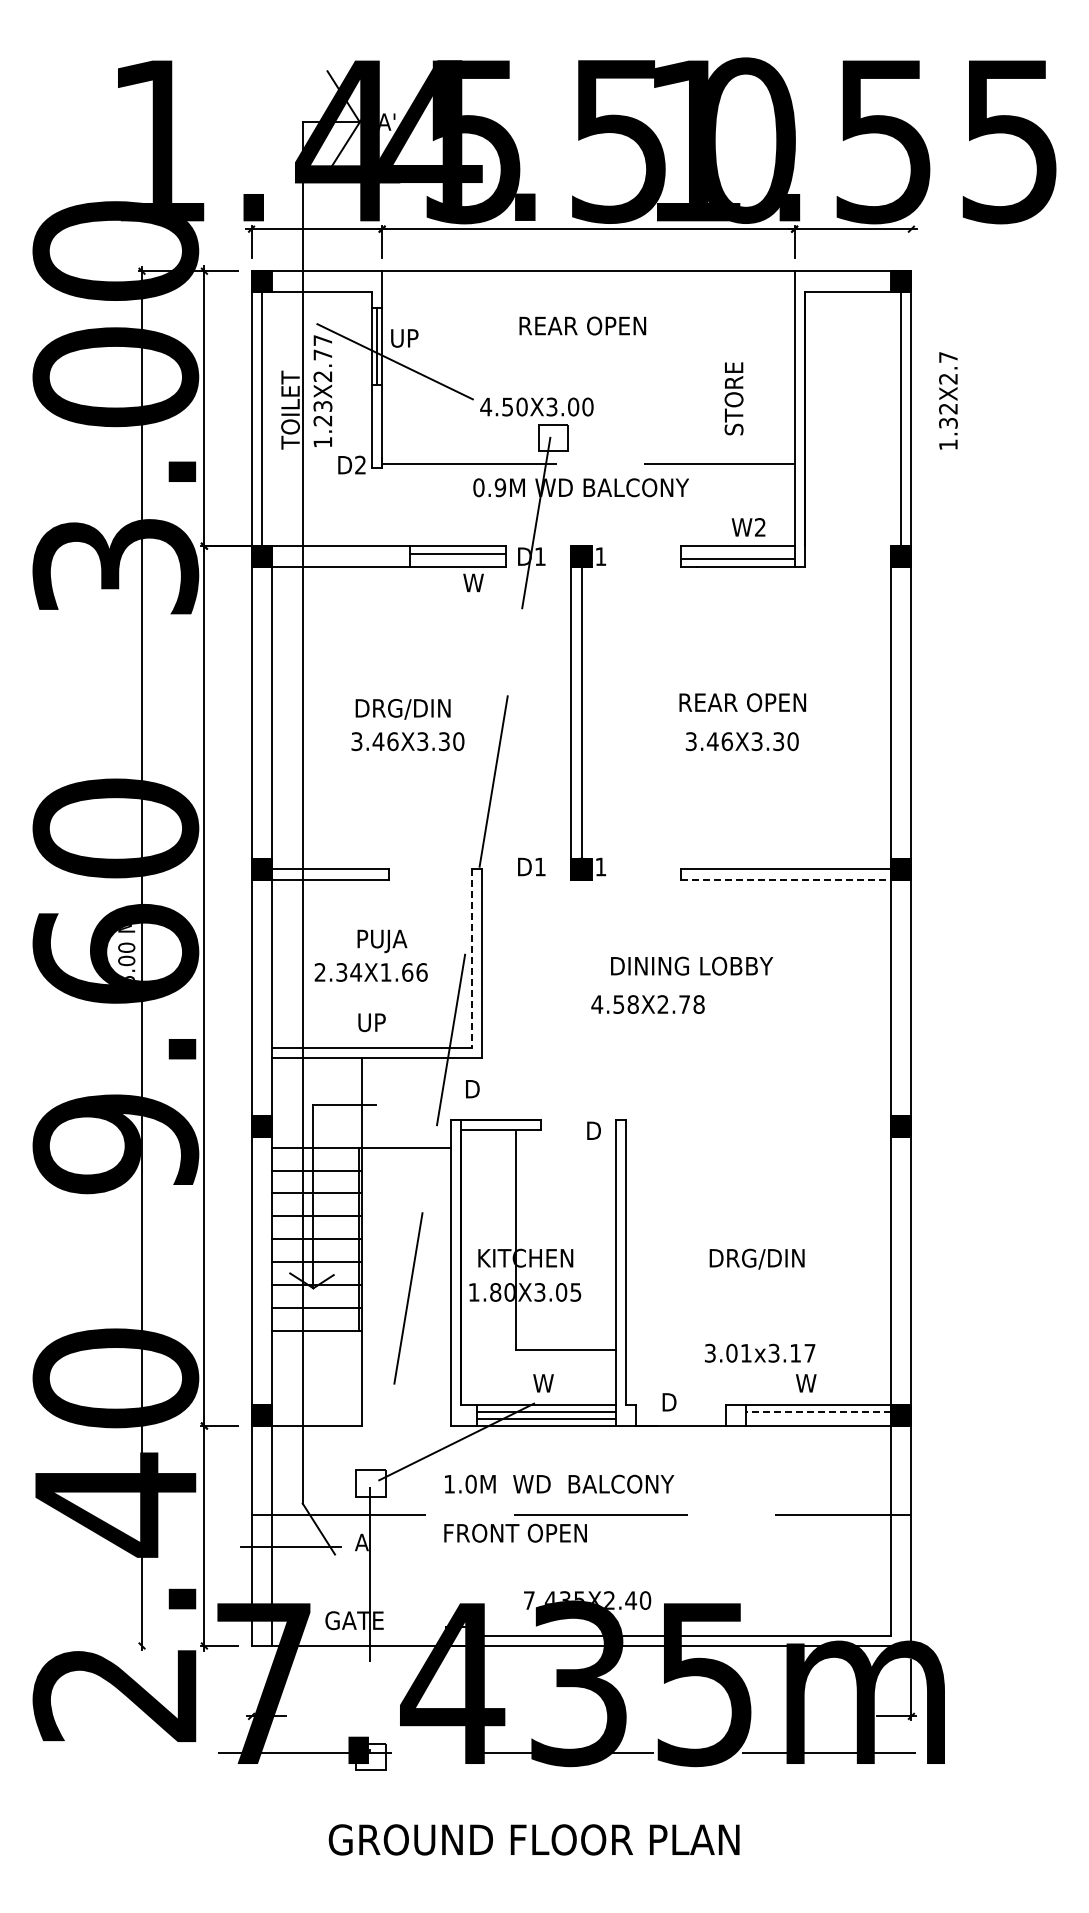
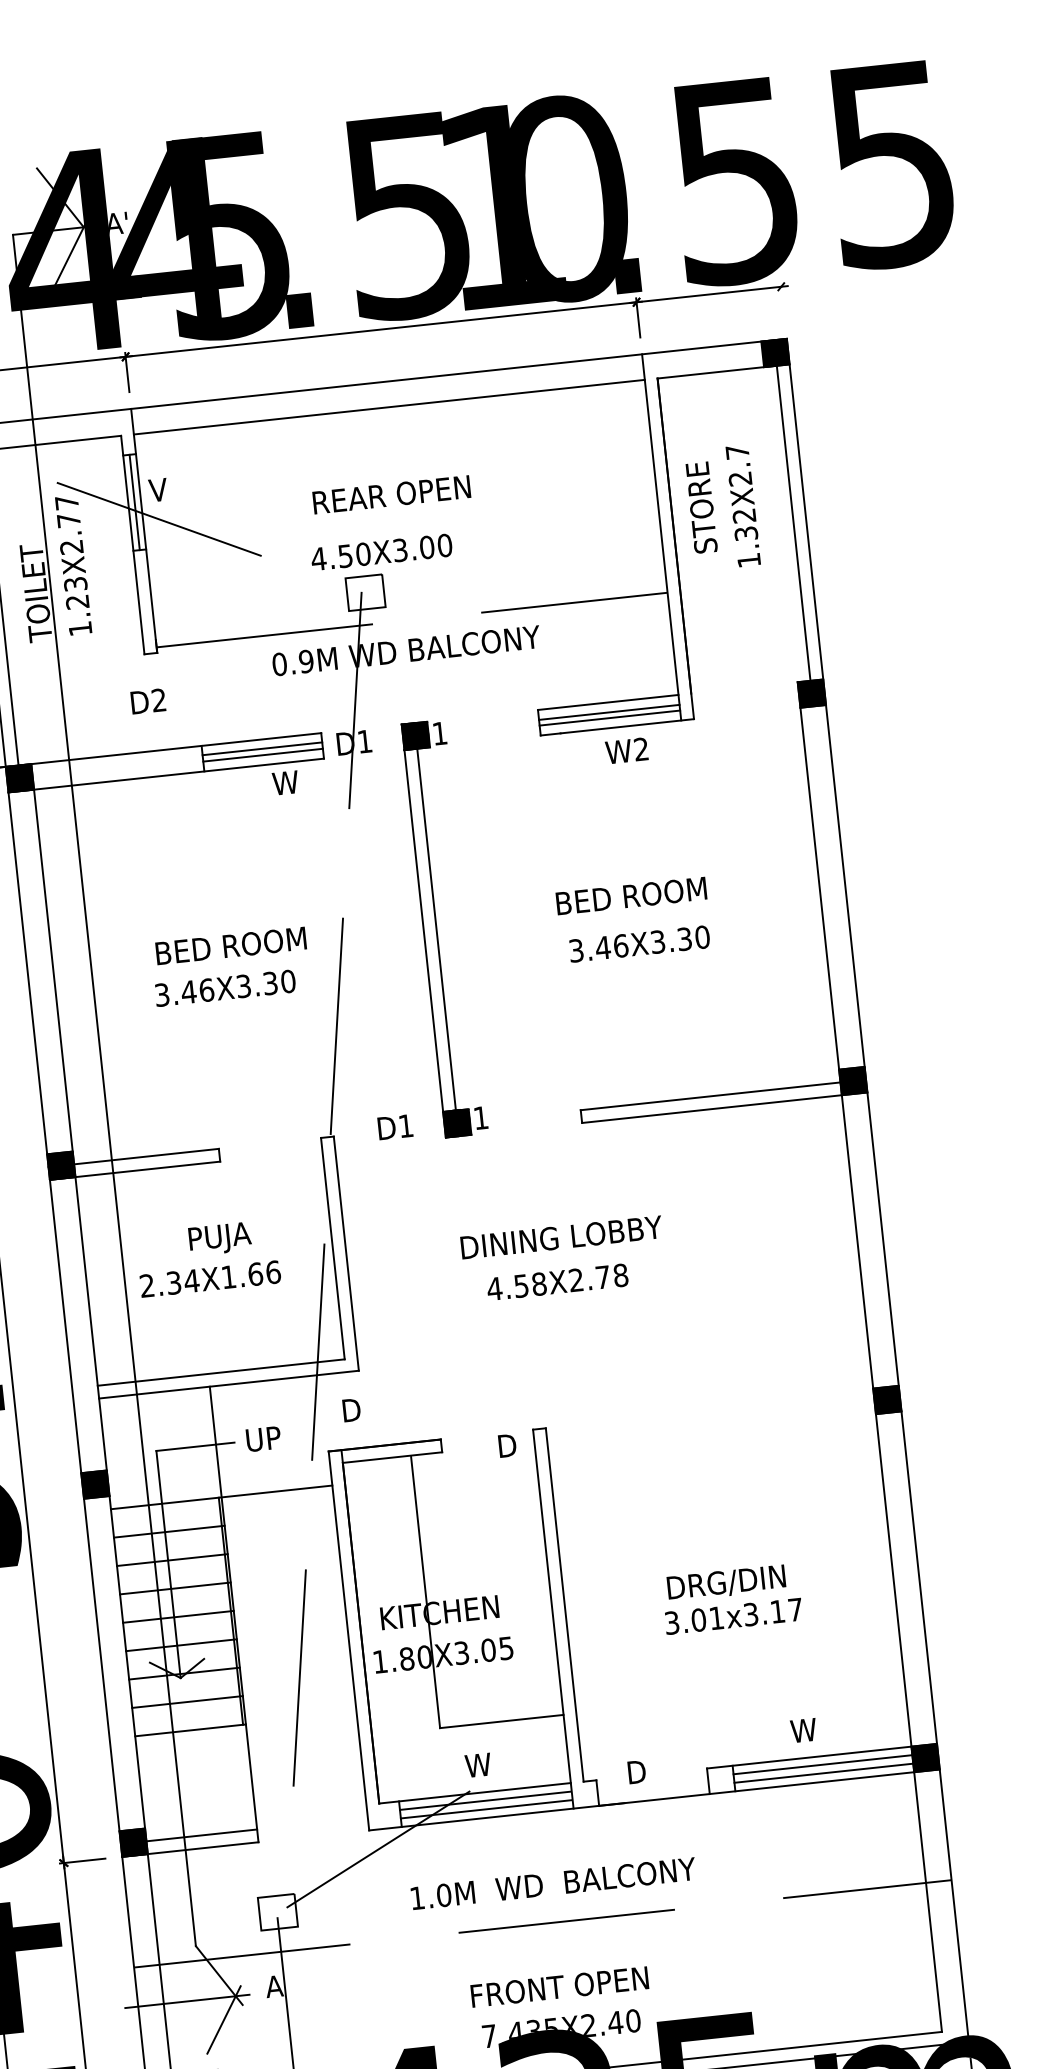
line: (588, 291) -> (389, 406), added
text: (582, 325) -> (391, 494), moved
text: (403, 338) -> (166, 489), UP -> V
text: (733, 398) -> (700, 507), moved
text: (948, 400) -> (743, 505), moved
text: (536, 406) -> (381, 551), moved
text: (351, 464) -> (147, 700), moved
text: (748, 527) -> (626, 751), moved
line: (737, 554) -> (608, 712), added
line: (457, 558) -> (262, 754), added
text: (743, 702) -> (635, 895), REAR OPEN -> BED ROOM
text: (417, 708) -> (232, 945), DRG/DIN -> BED ROOM
line: (785, 879) -> (711, 1109), dashed -> solid
line: (471, 959) -> (332, 1249), dashed -> solid
text: (692, 965) -> (562, 1236), moved
text: (371, 1022) -> (262, 1438), moved
text: (760, 1352) -> (734, 1615), moved
line: (818, 1412) -> (822, 1765), dashed -> solid
line: (316, 1415) -> (201, 1835), added
line: (818, 1419) -> (823, 1773), added
text: (559, 1483) -> (553, 1882), moved
text: (515, 1532) -> (559, 1986), moved
line: (318, 1564) -> (223, 2019), added

